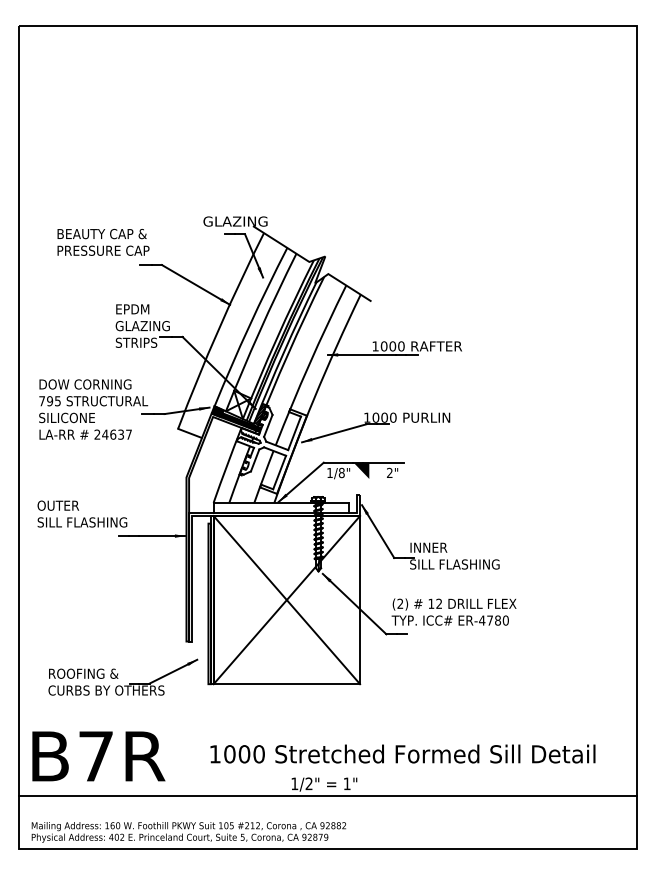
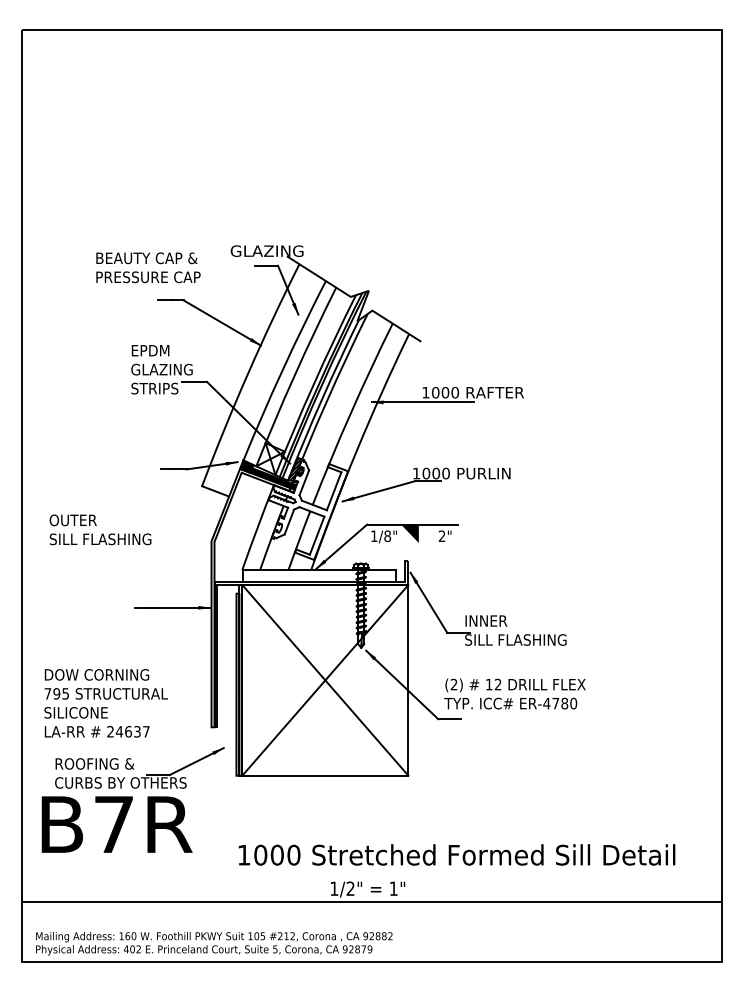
text: (103, 242) -> (148, 267), moved
text: (92, 409) -> (105, 703), moved
text: (82, 513) -> (100, 529), moved
text: (98, 756) -> (116, 824), moved

